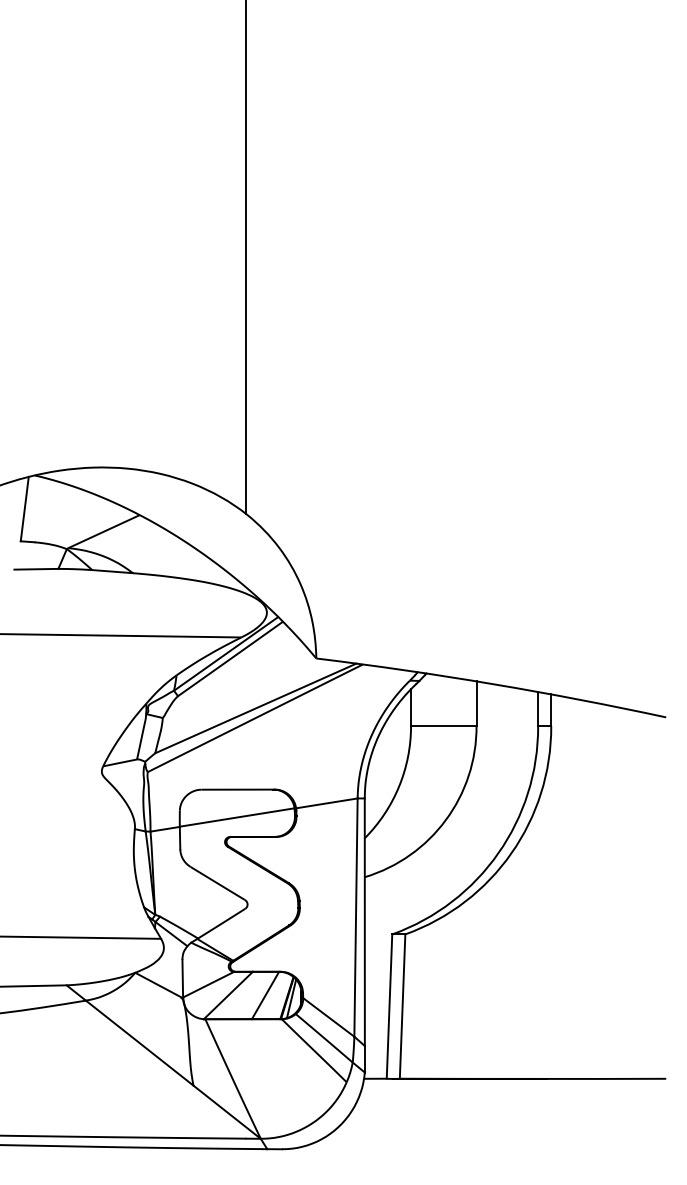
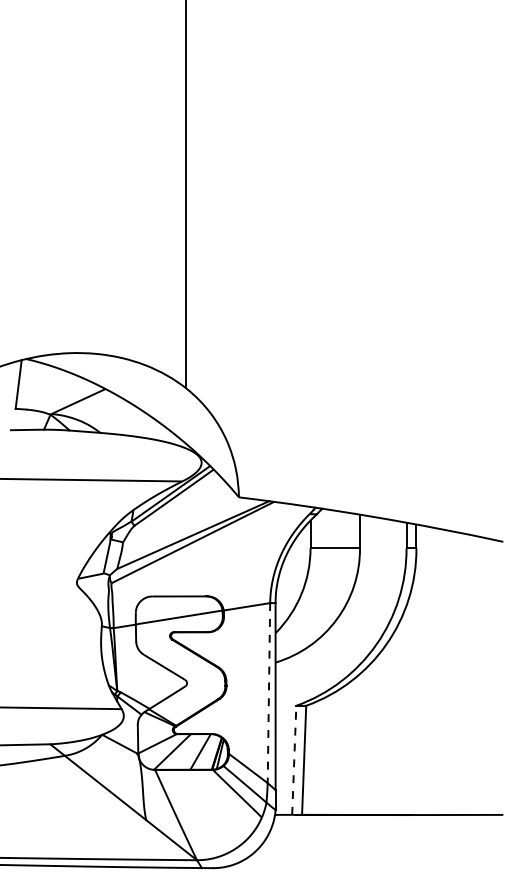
line: (355, 918) -> (268, 693), solid -> dashed
line: (389, 1006) -> (294, 760), solid -> dashed

